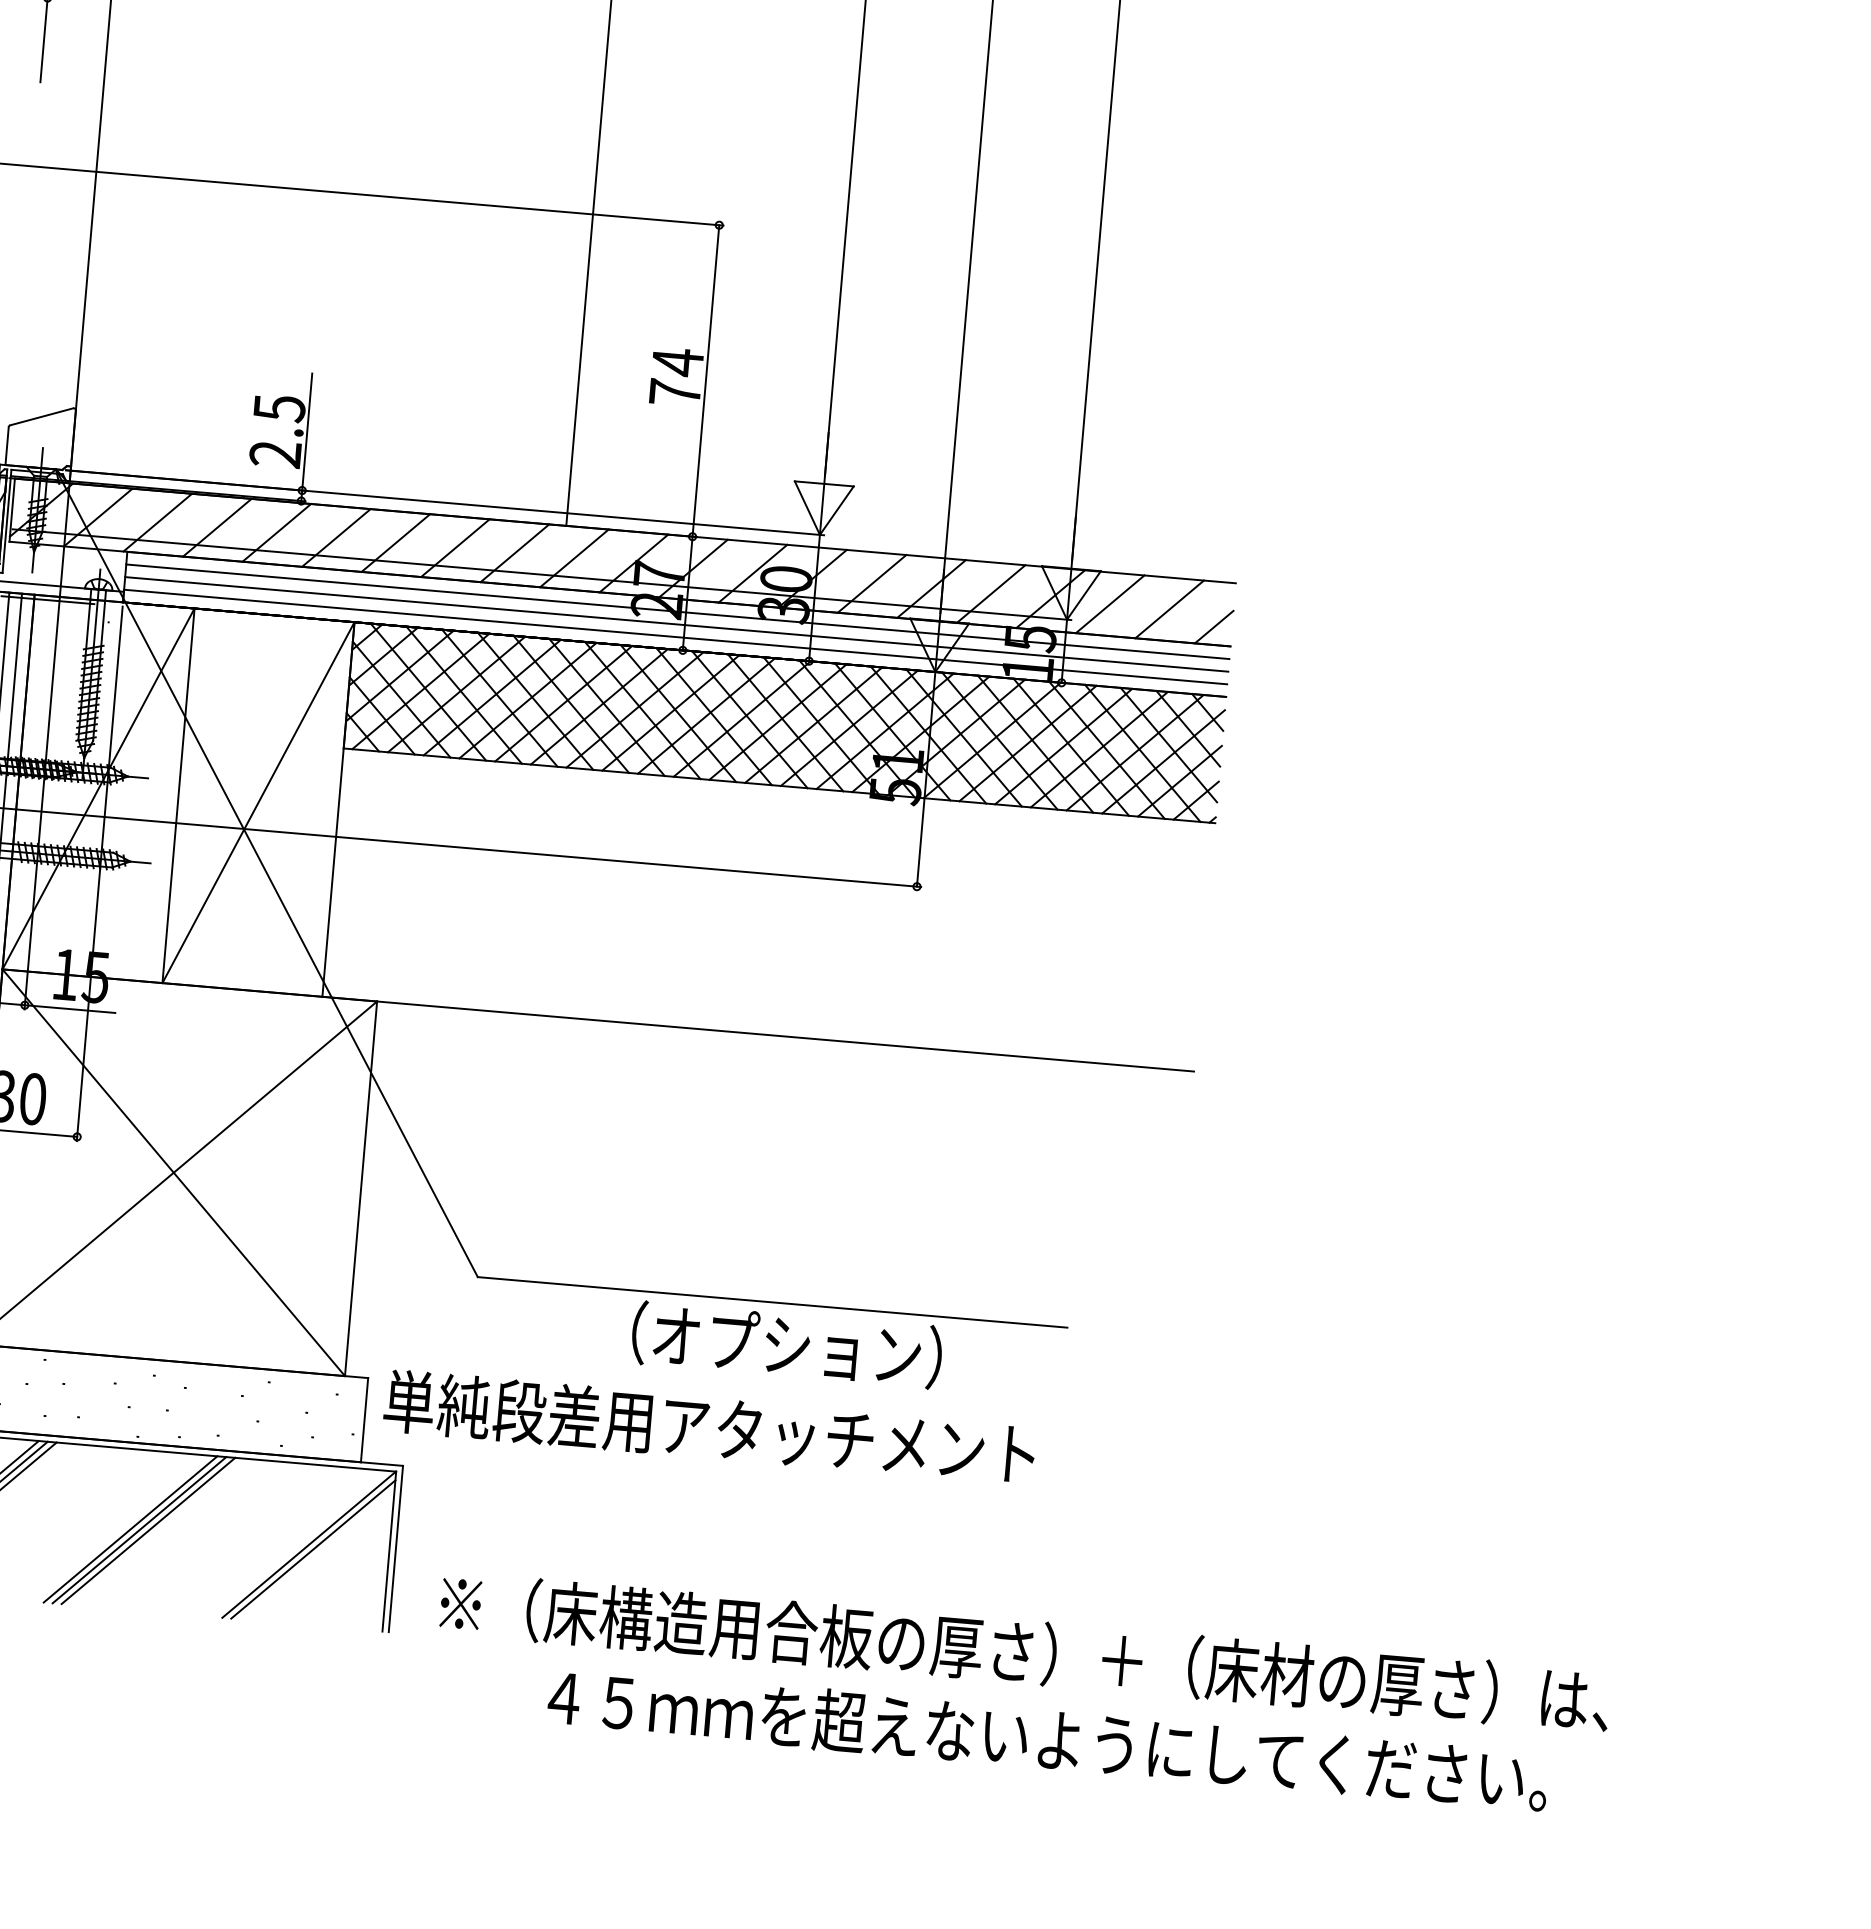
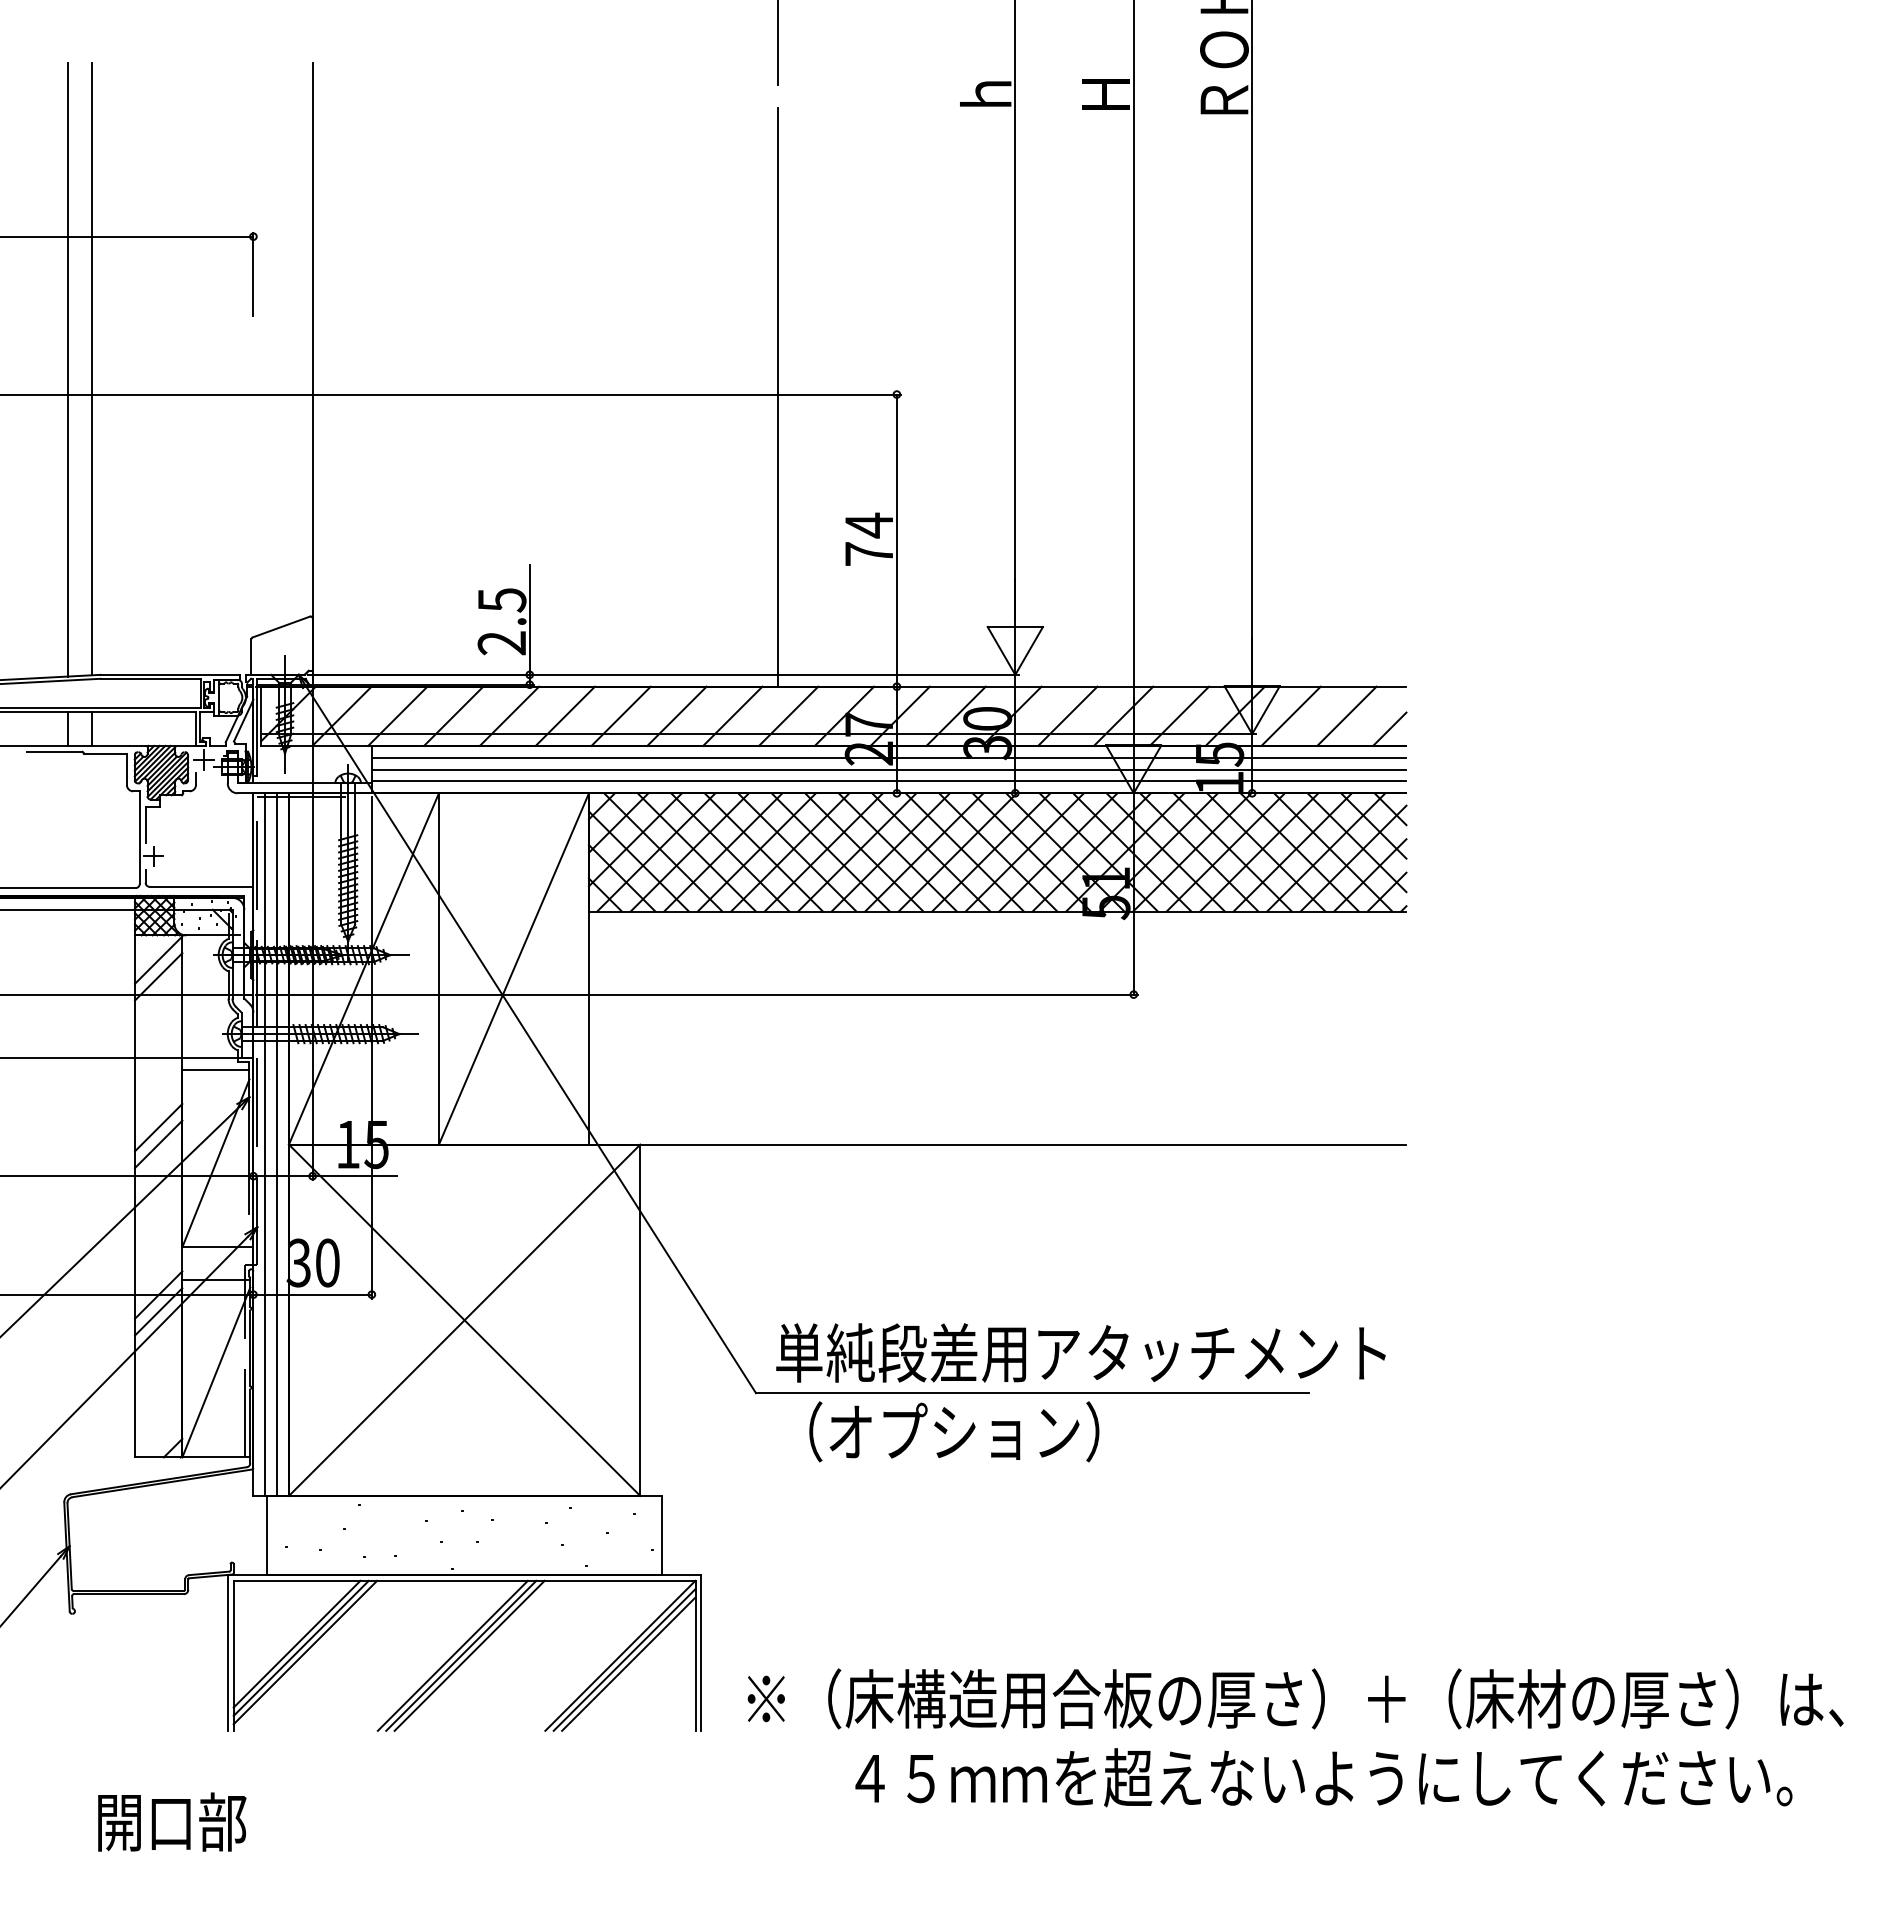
text: (787, 1344) -> (954, 1431), moved
text: (709, 1427) -> (1080, 1352), moved
line: (317, 1553) -> (628, 1663), added

